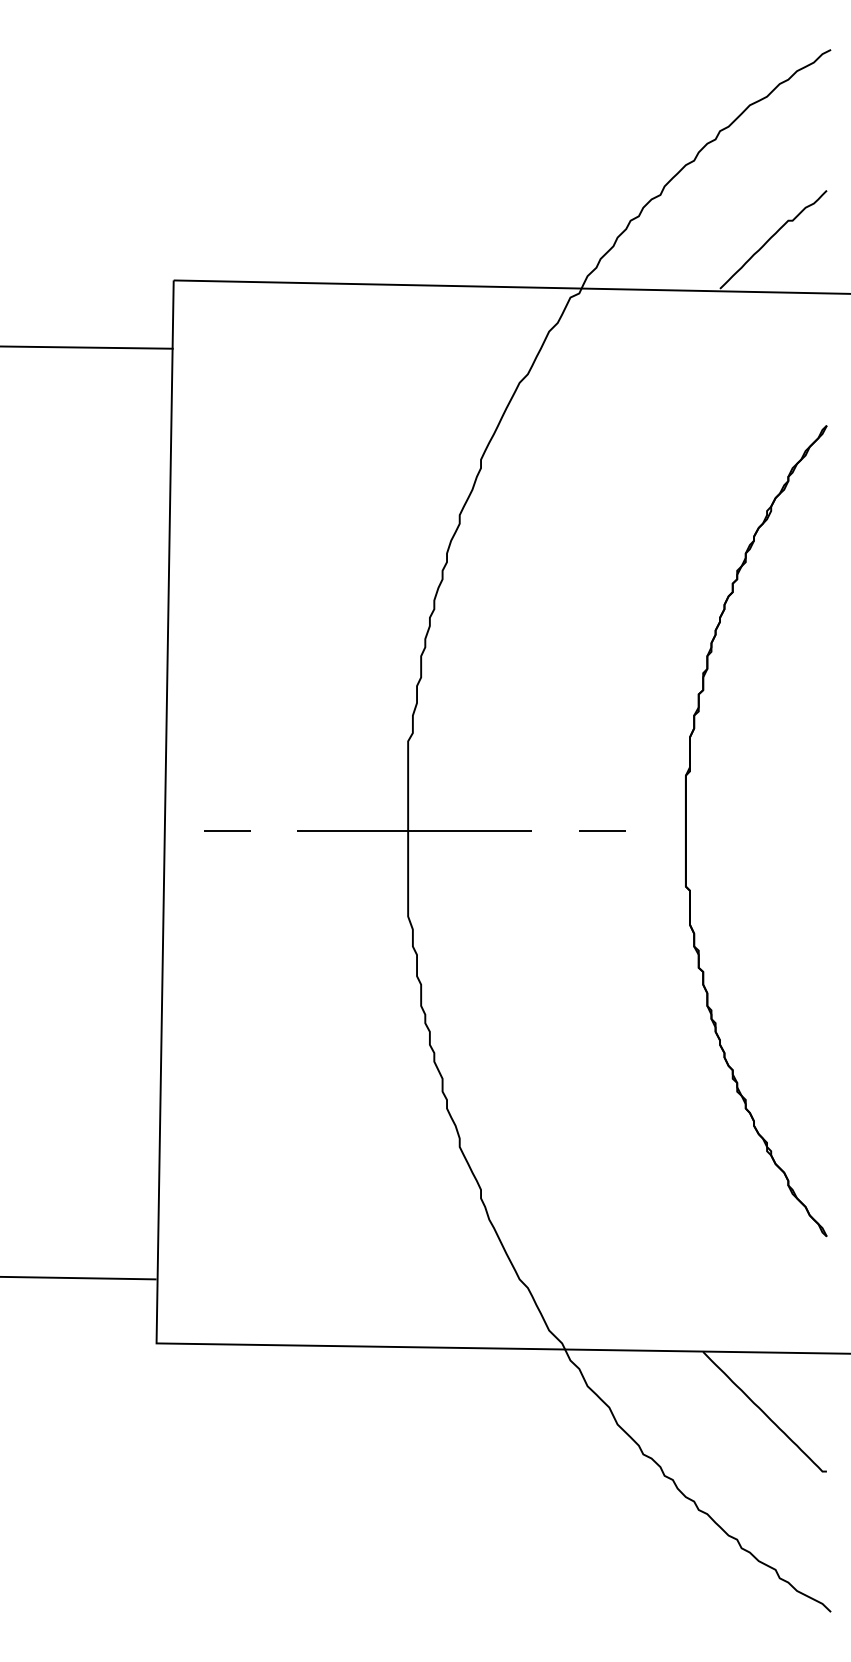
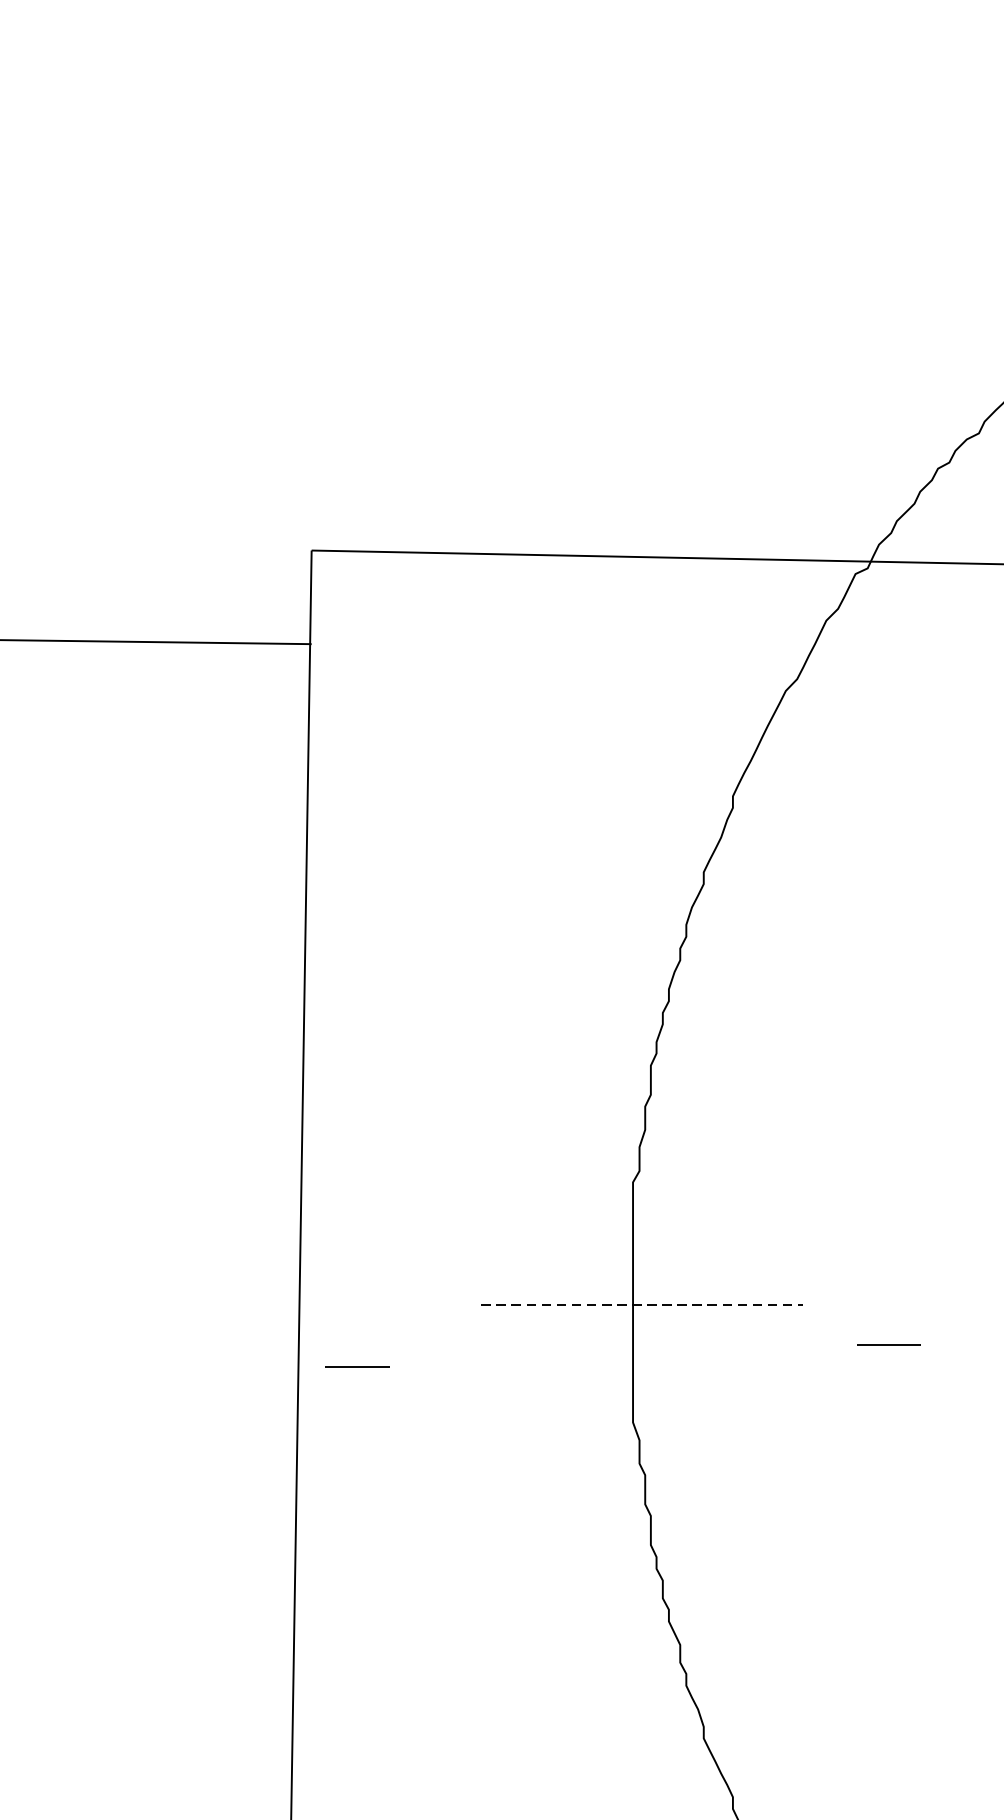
line: (227, 830) -> (357, 1366), moved
line: (602, 830) -> (888, 1344), moved
line: (415, 831) -> (643, 1305), solid -> dashed

